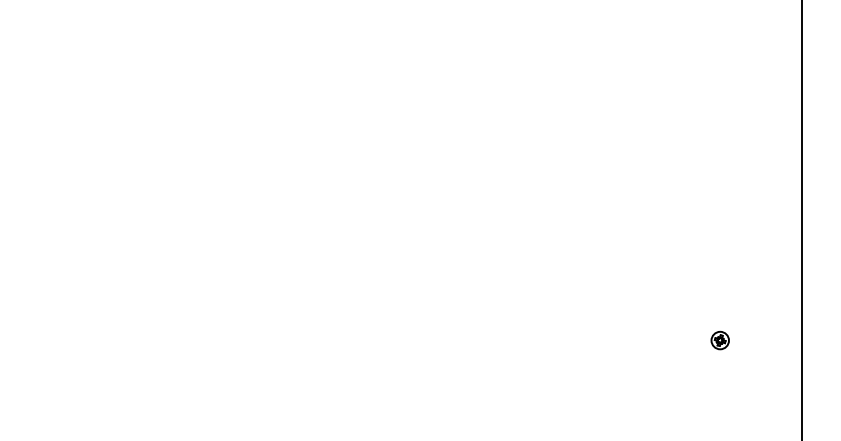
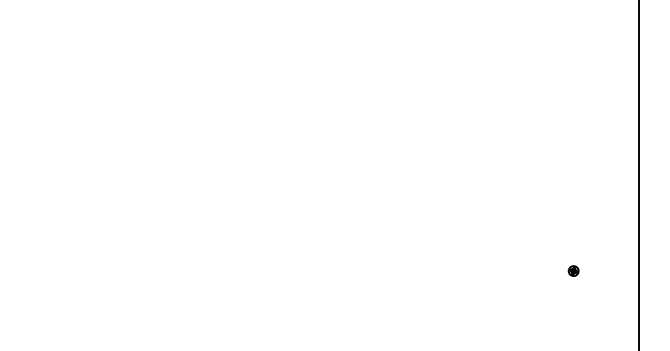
part: (719, 339) -> (573, 270), size x0.71

